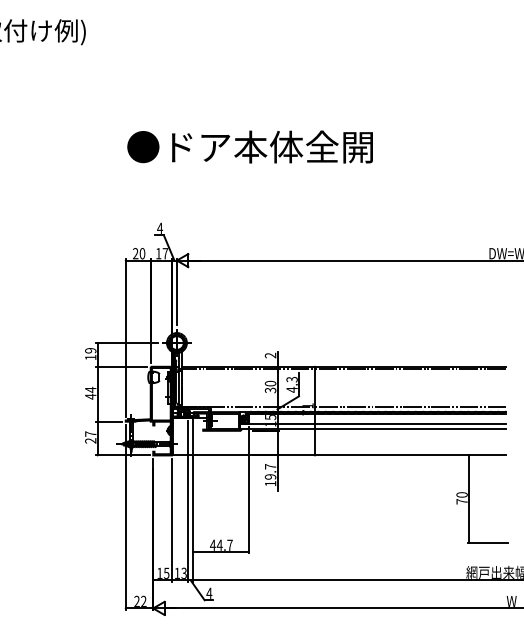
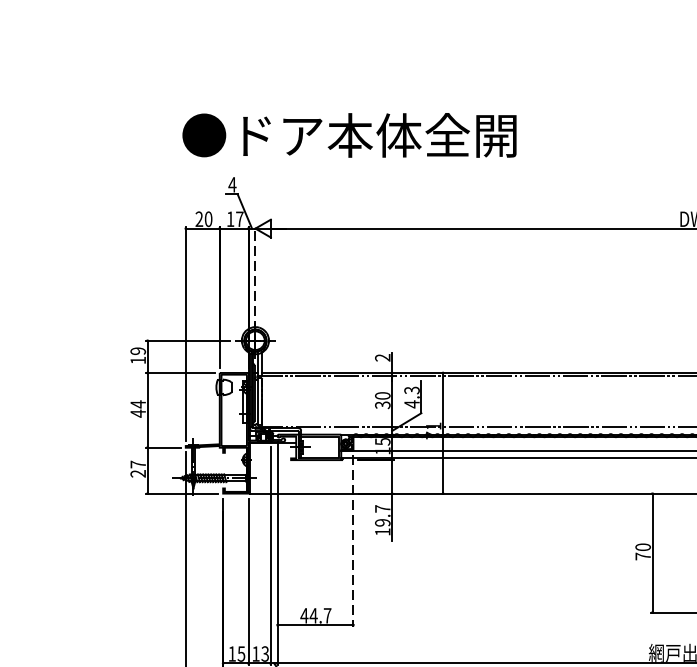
text: (249, 146) -> (348, 134), moved
line: (176, 291) -> (254, 270), solid -> dashed
line: (249, 490) -> (354, 541), solid -> dashed

